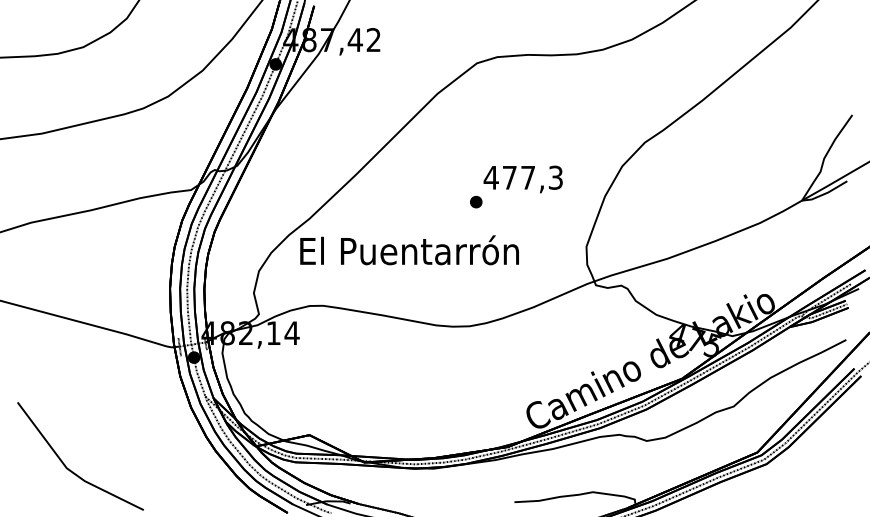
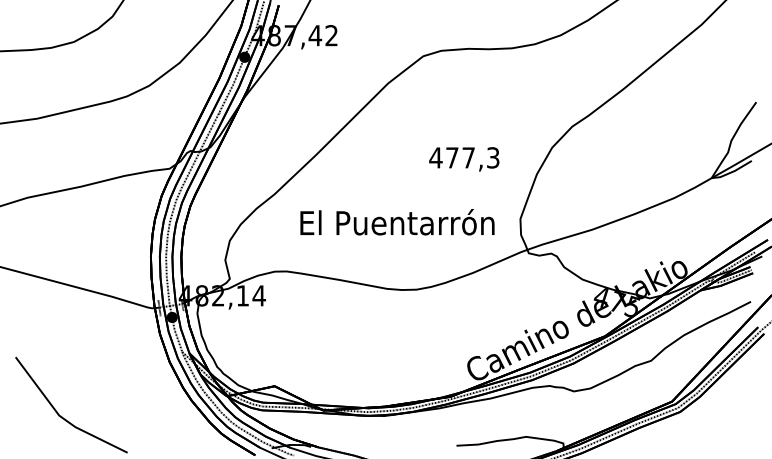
part: (476, 202) -> (422, 179), removed
text: (409, 250) -> (397, 222), moved

